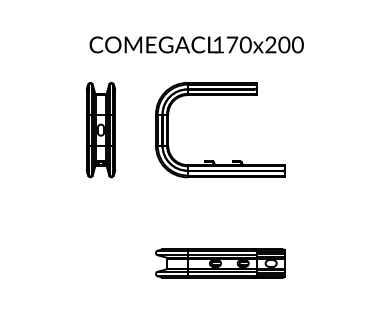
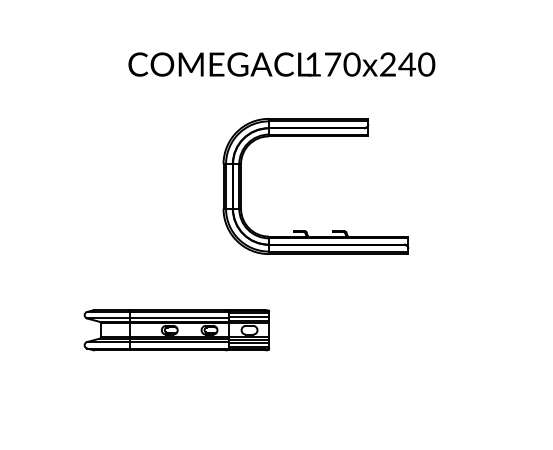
text: (284, 44) -> (407, 63), 170x200 -> 170x240
part: (100, 130) -> (144, 187), removed
part: (220, 263) -> (176, 330), moved

